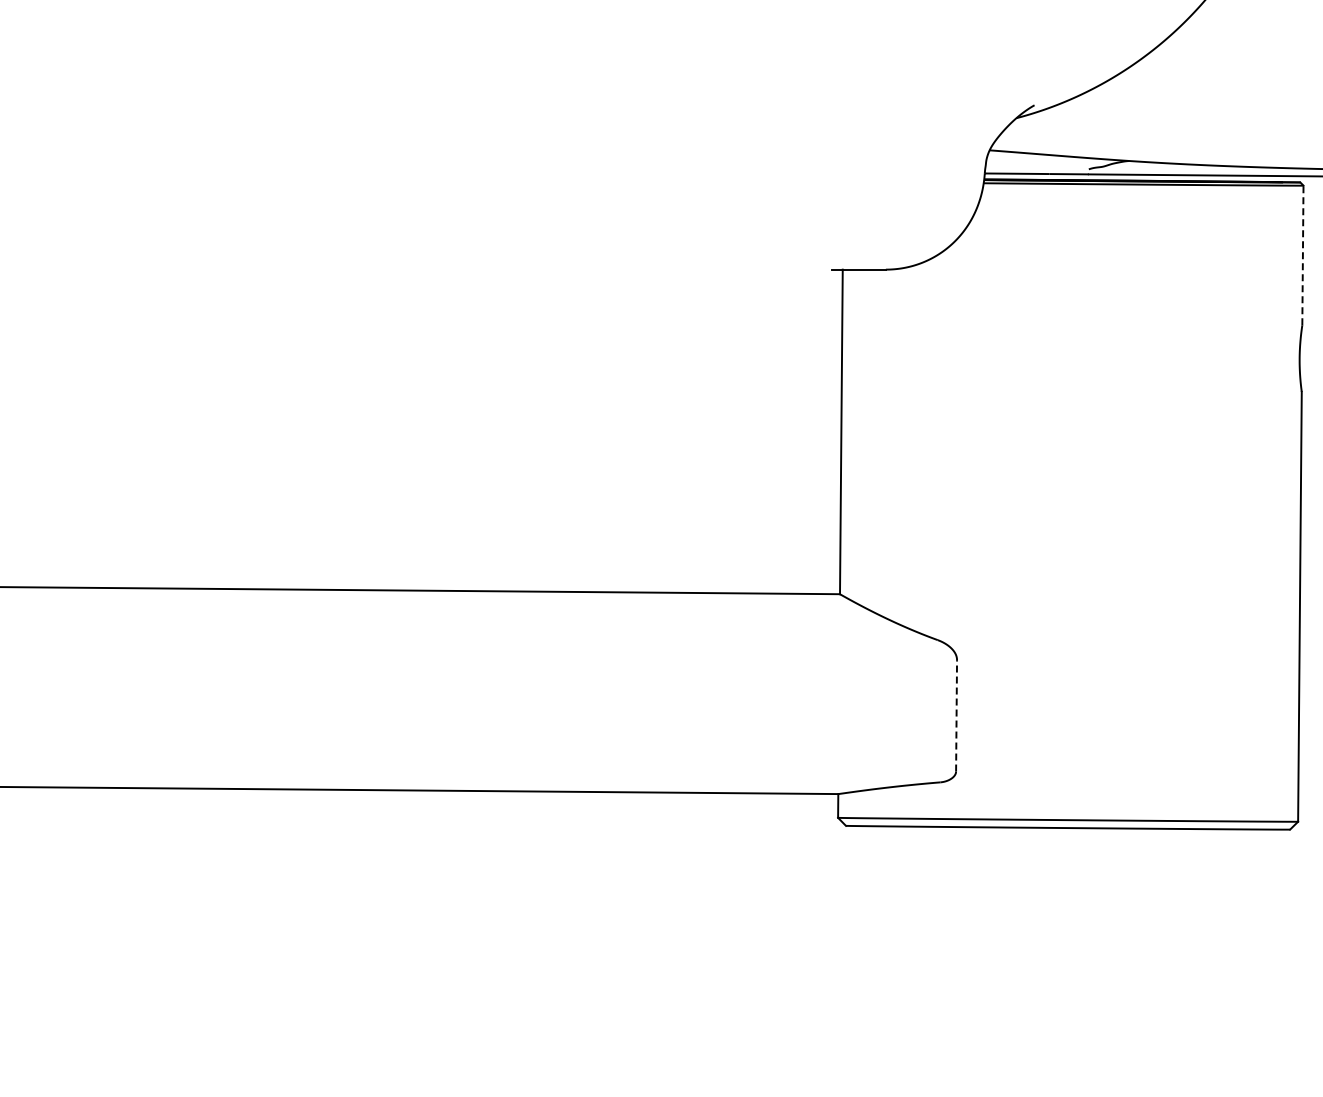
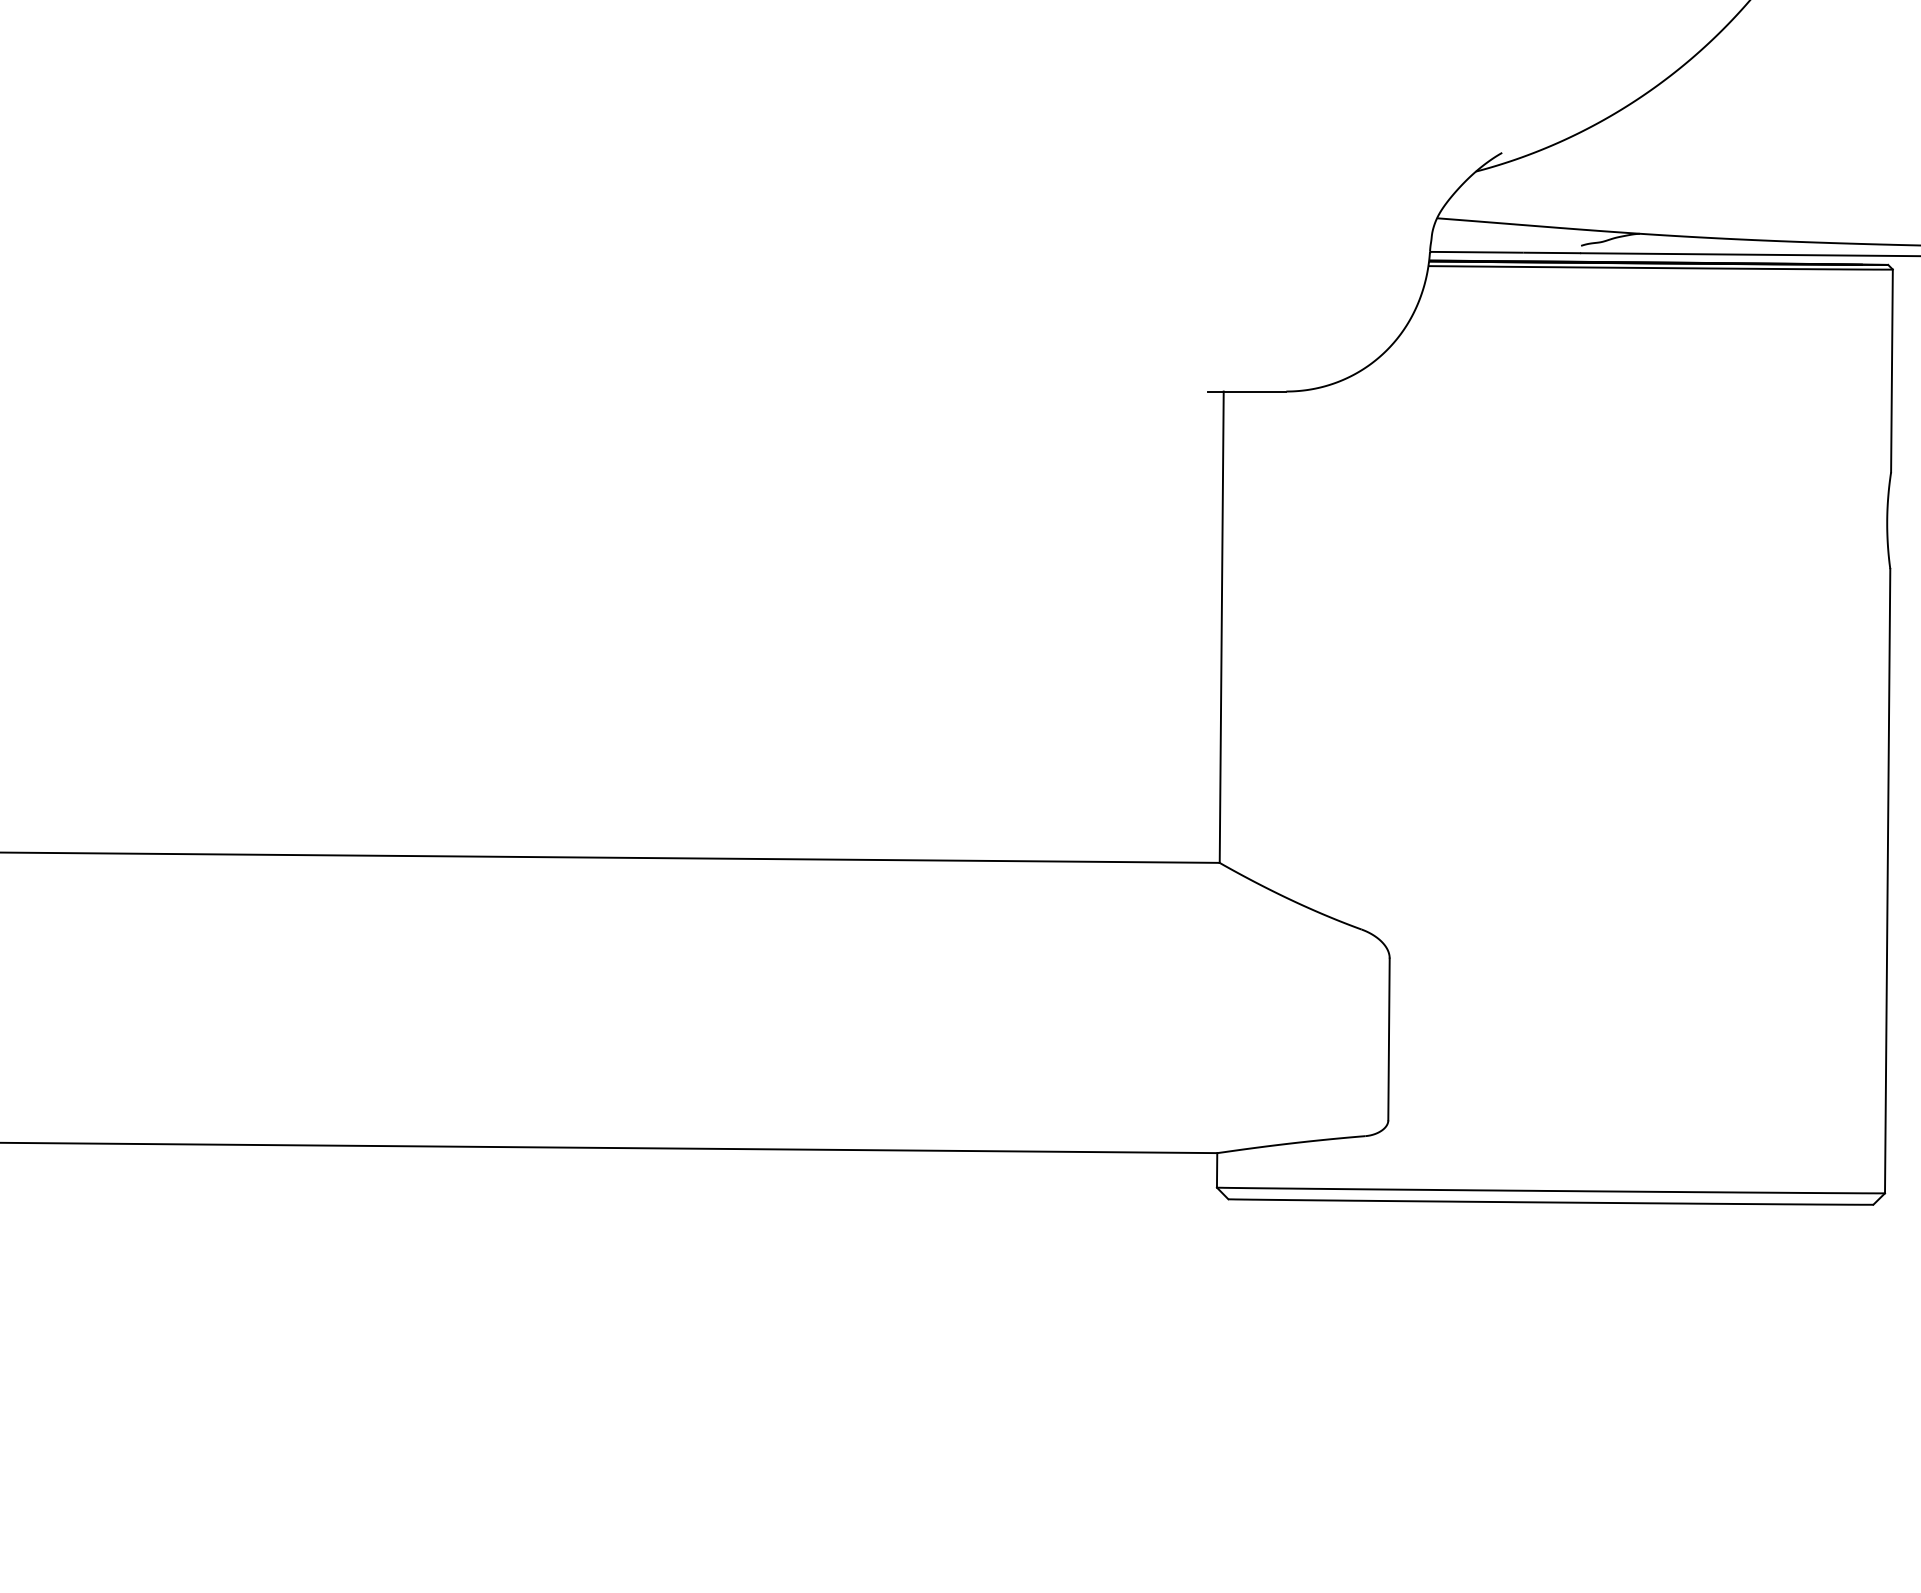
line: (1302, 255) -> (1891, 371), dashed -> solid
line: (956, 715) -> (1388, 1039), dashed -> solid

